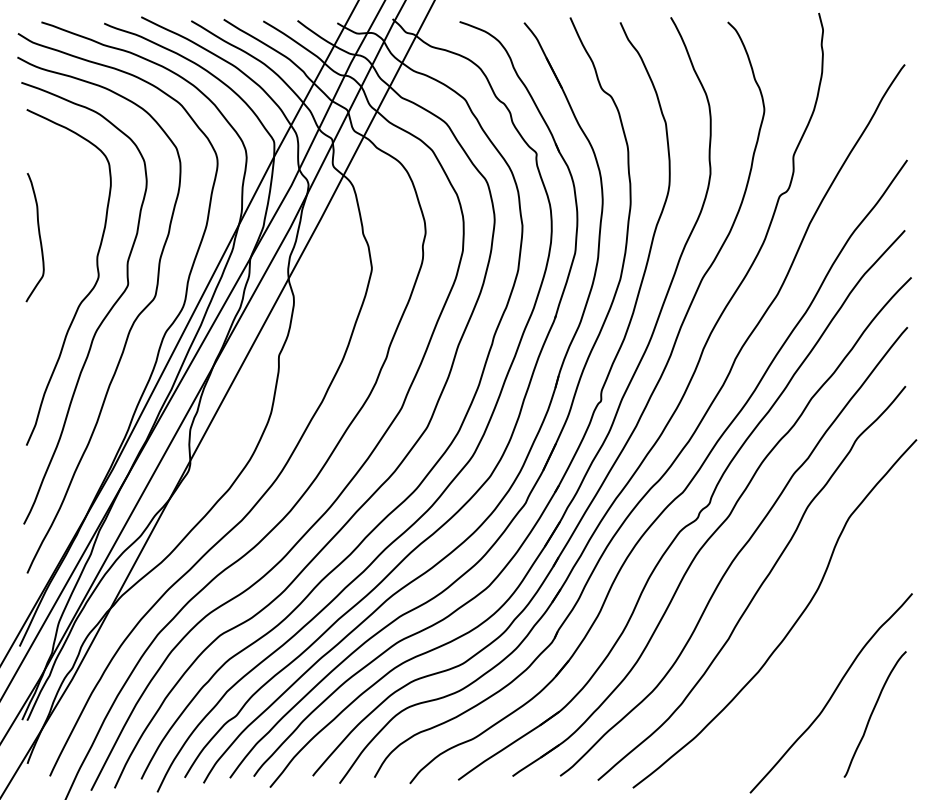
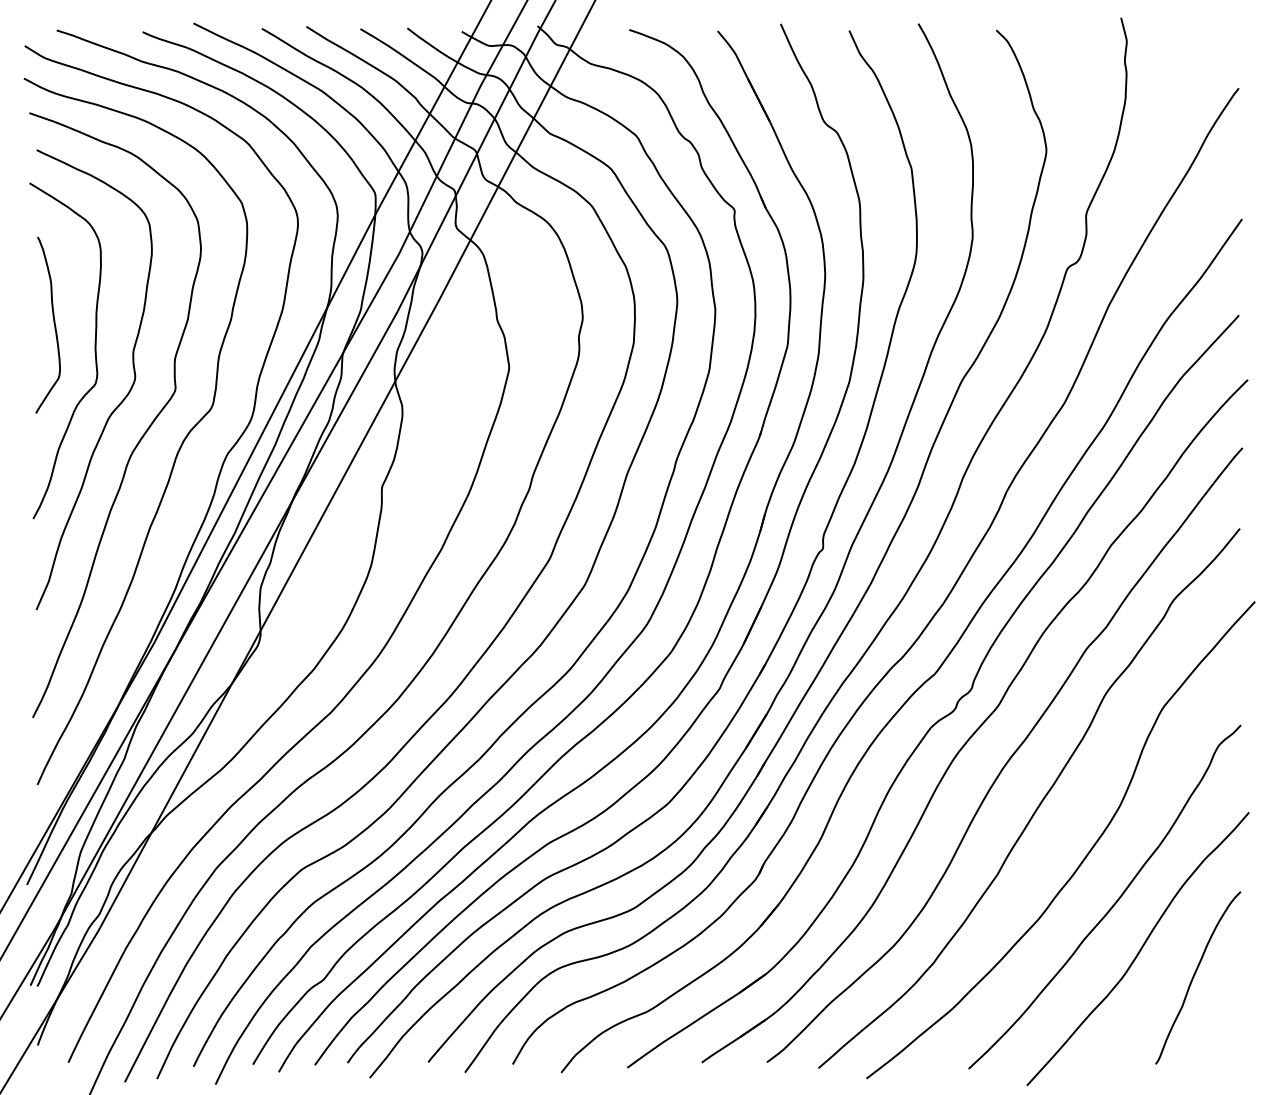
curve: (68, 256) -> (93, 351), added
curve: (813, 659) -> (1113, 902), added

